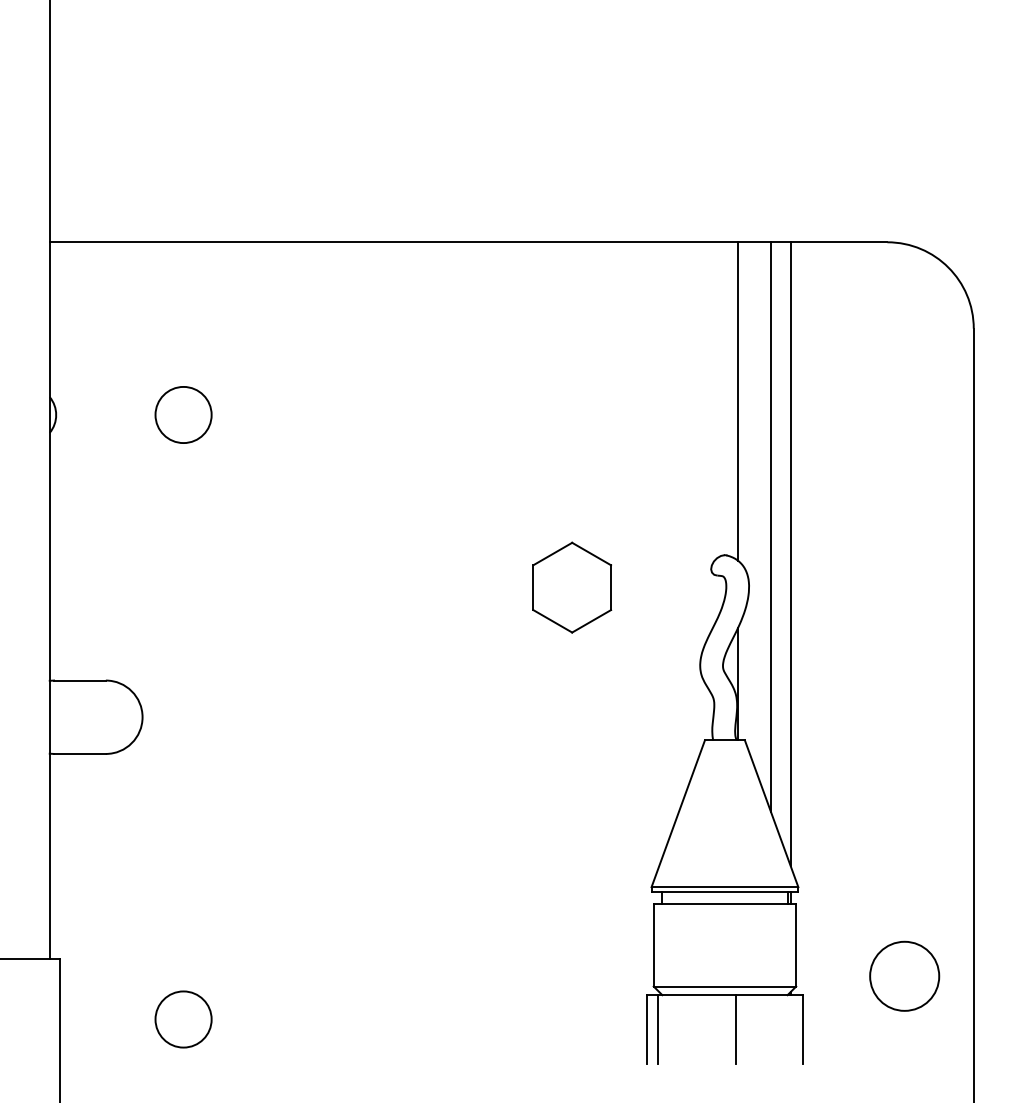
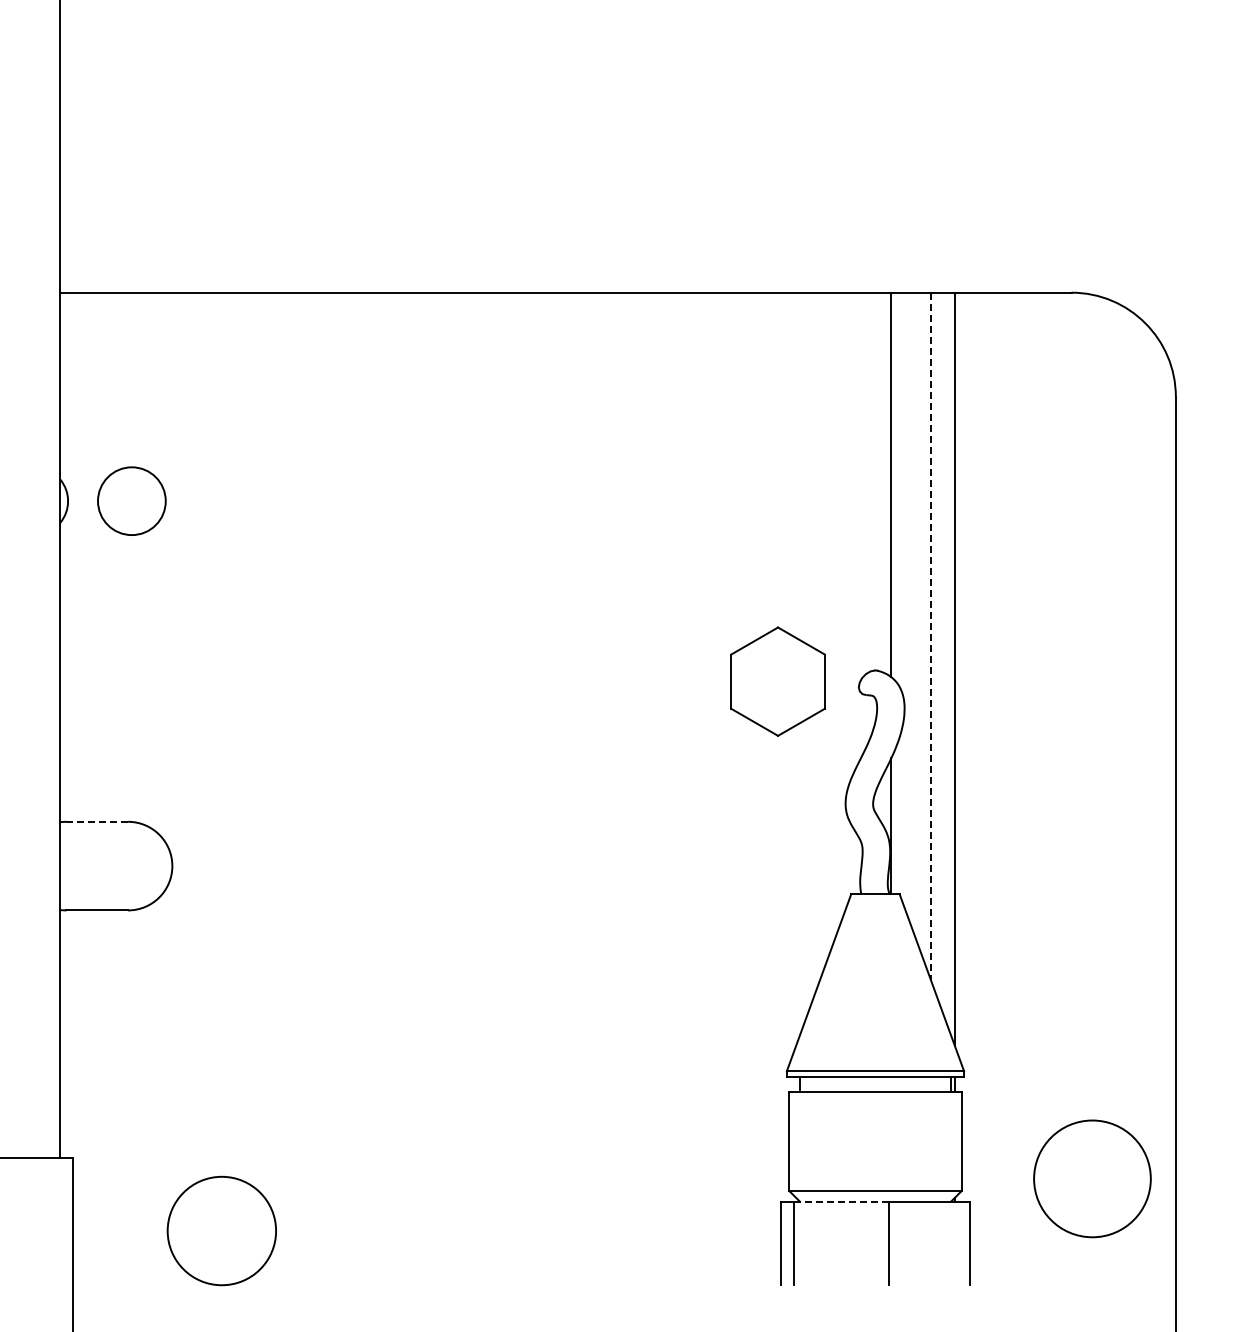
circle: (183, 414) -> (131, 500), moved
line: (770, 527) -> (930, 636), solid -> dashed
part: (571, 587) -> (777, 681), moved
line: (79, 680) -> (96, 821), solid -> dashed
circle: (904, 976) -> (1092, 1178), size x1.4
line: (696, 995) -> (841, 1201), solid -> dashed
circle: (183, 1019) -> (221, 1230), size x1.6

